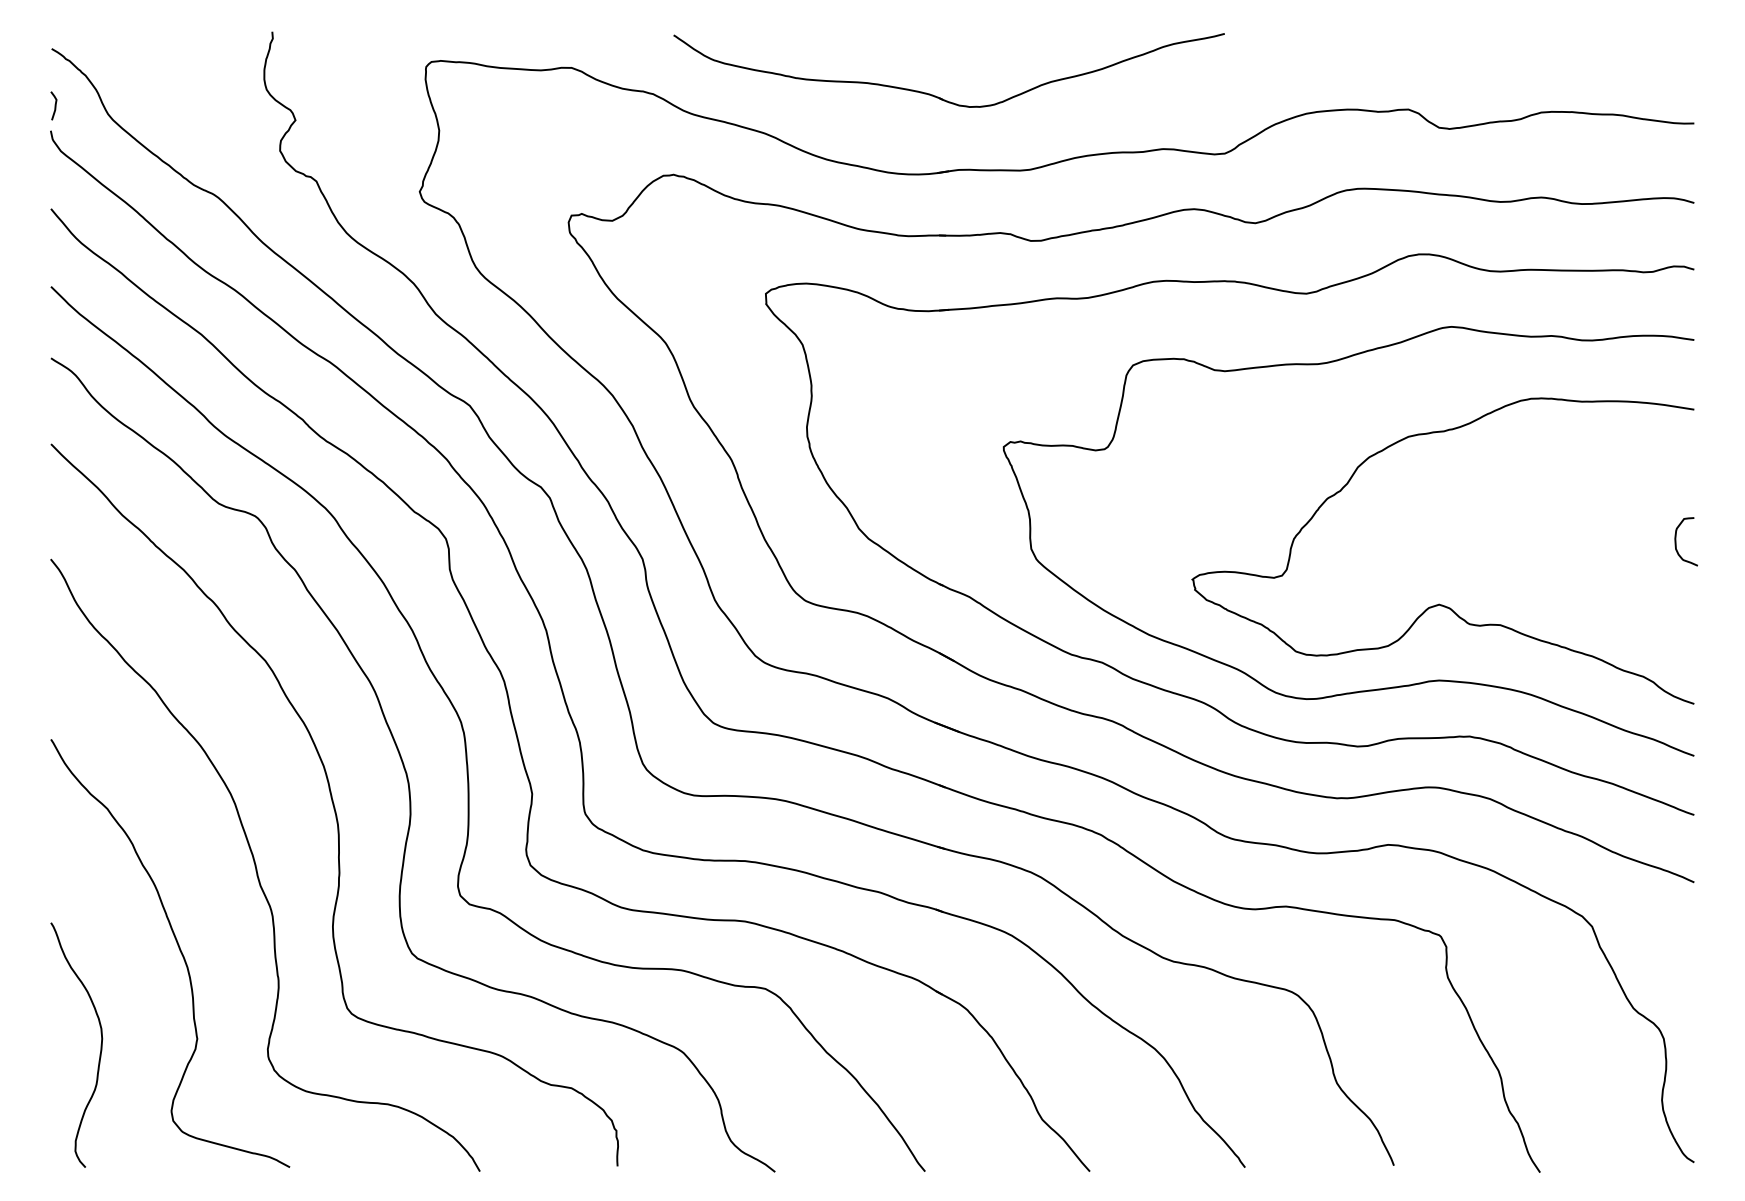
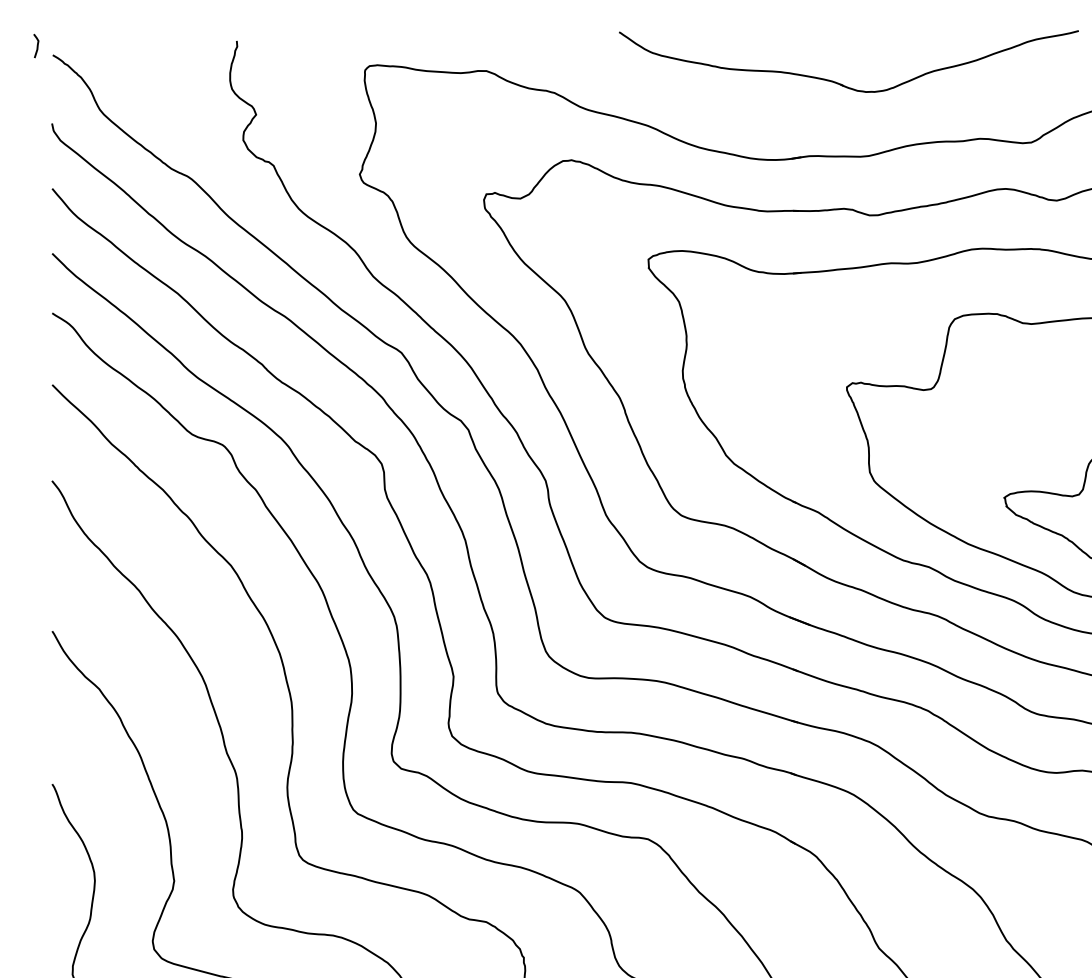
part: (938, 96) -> (840, 83), moved
curve: (54, 105) -> (36, 45), moved

